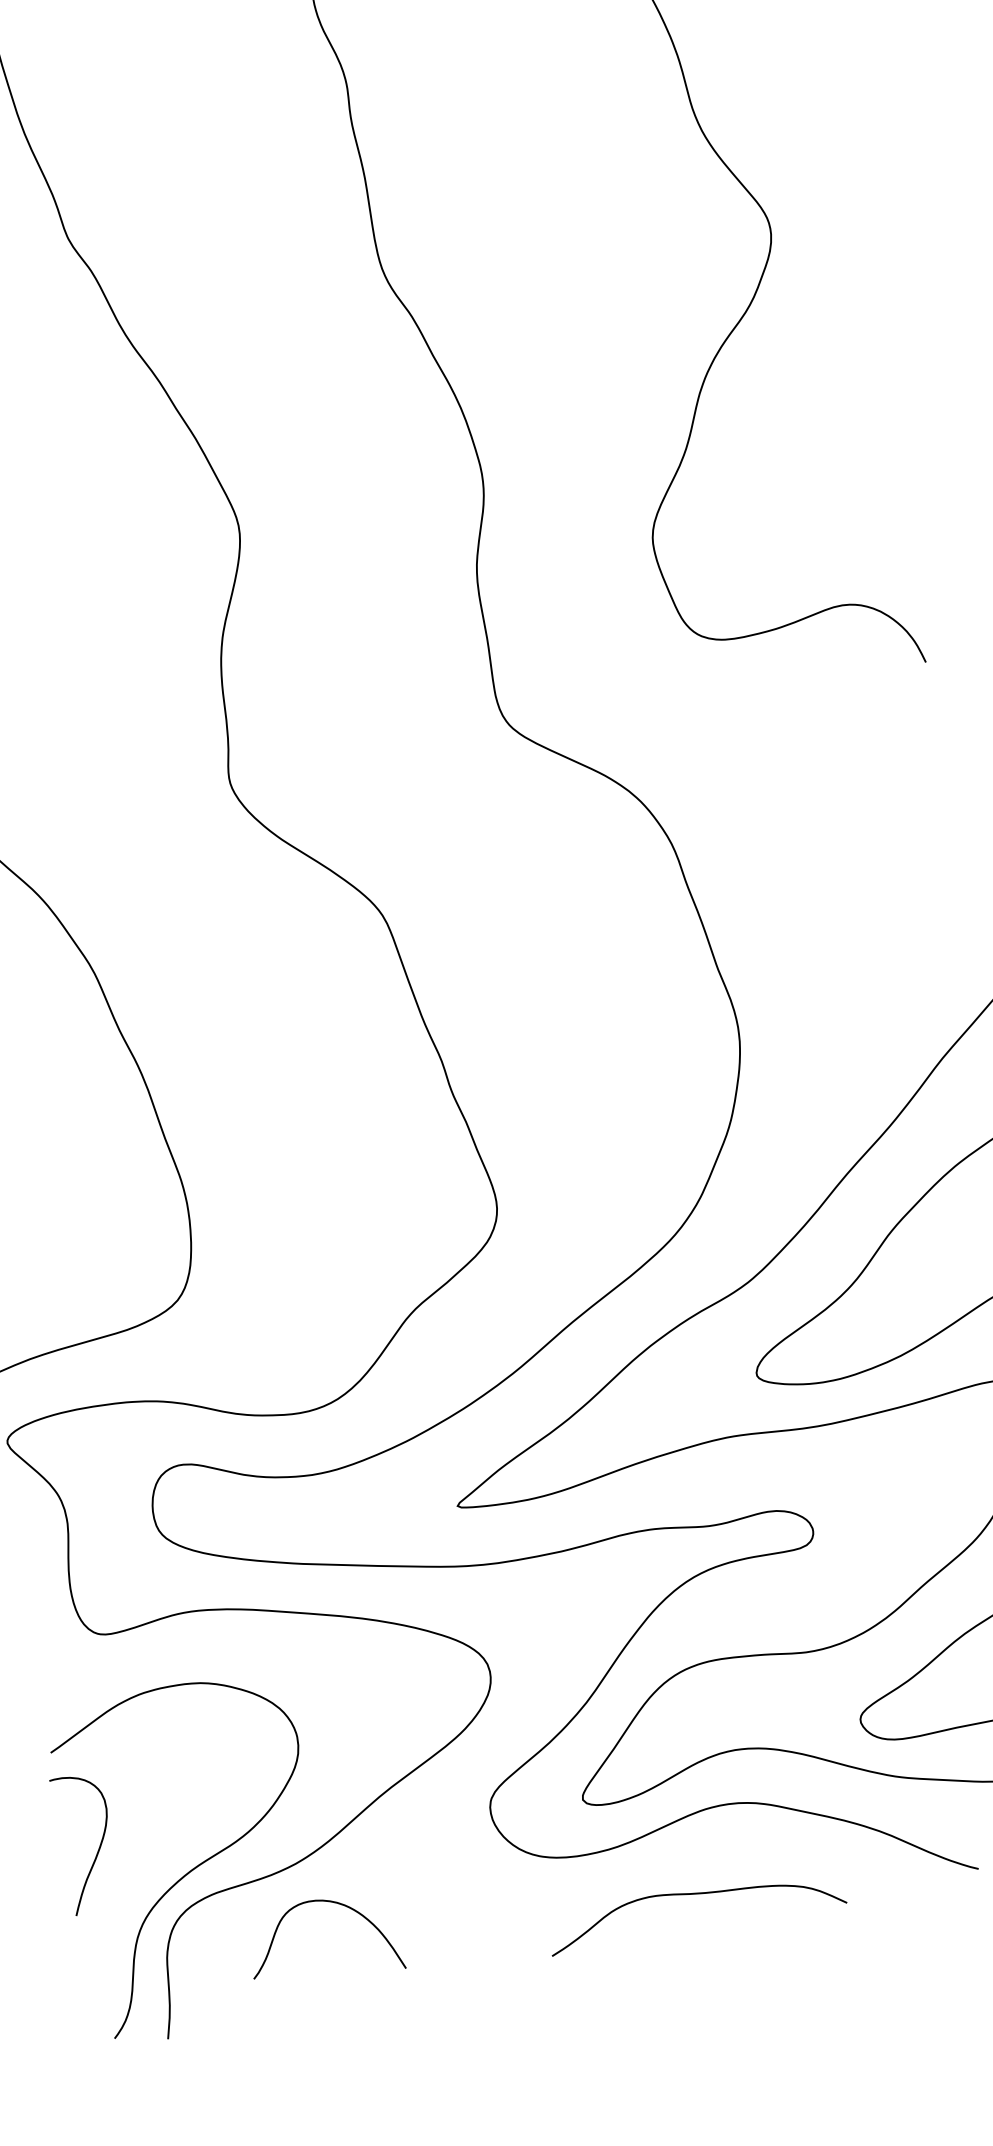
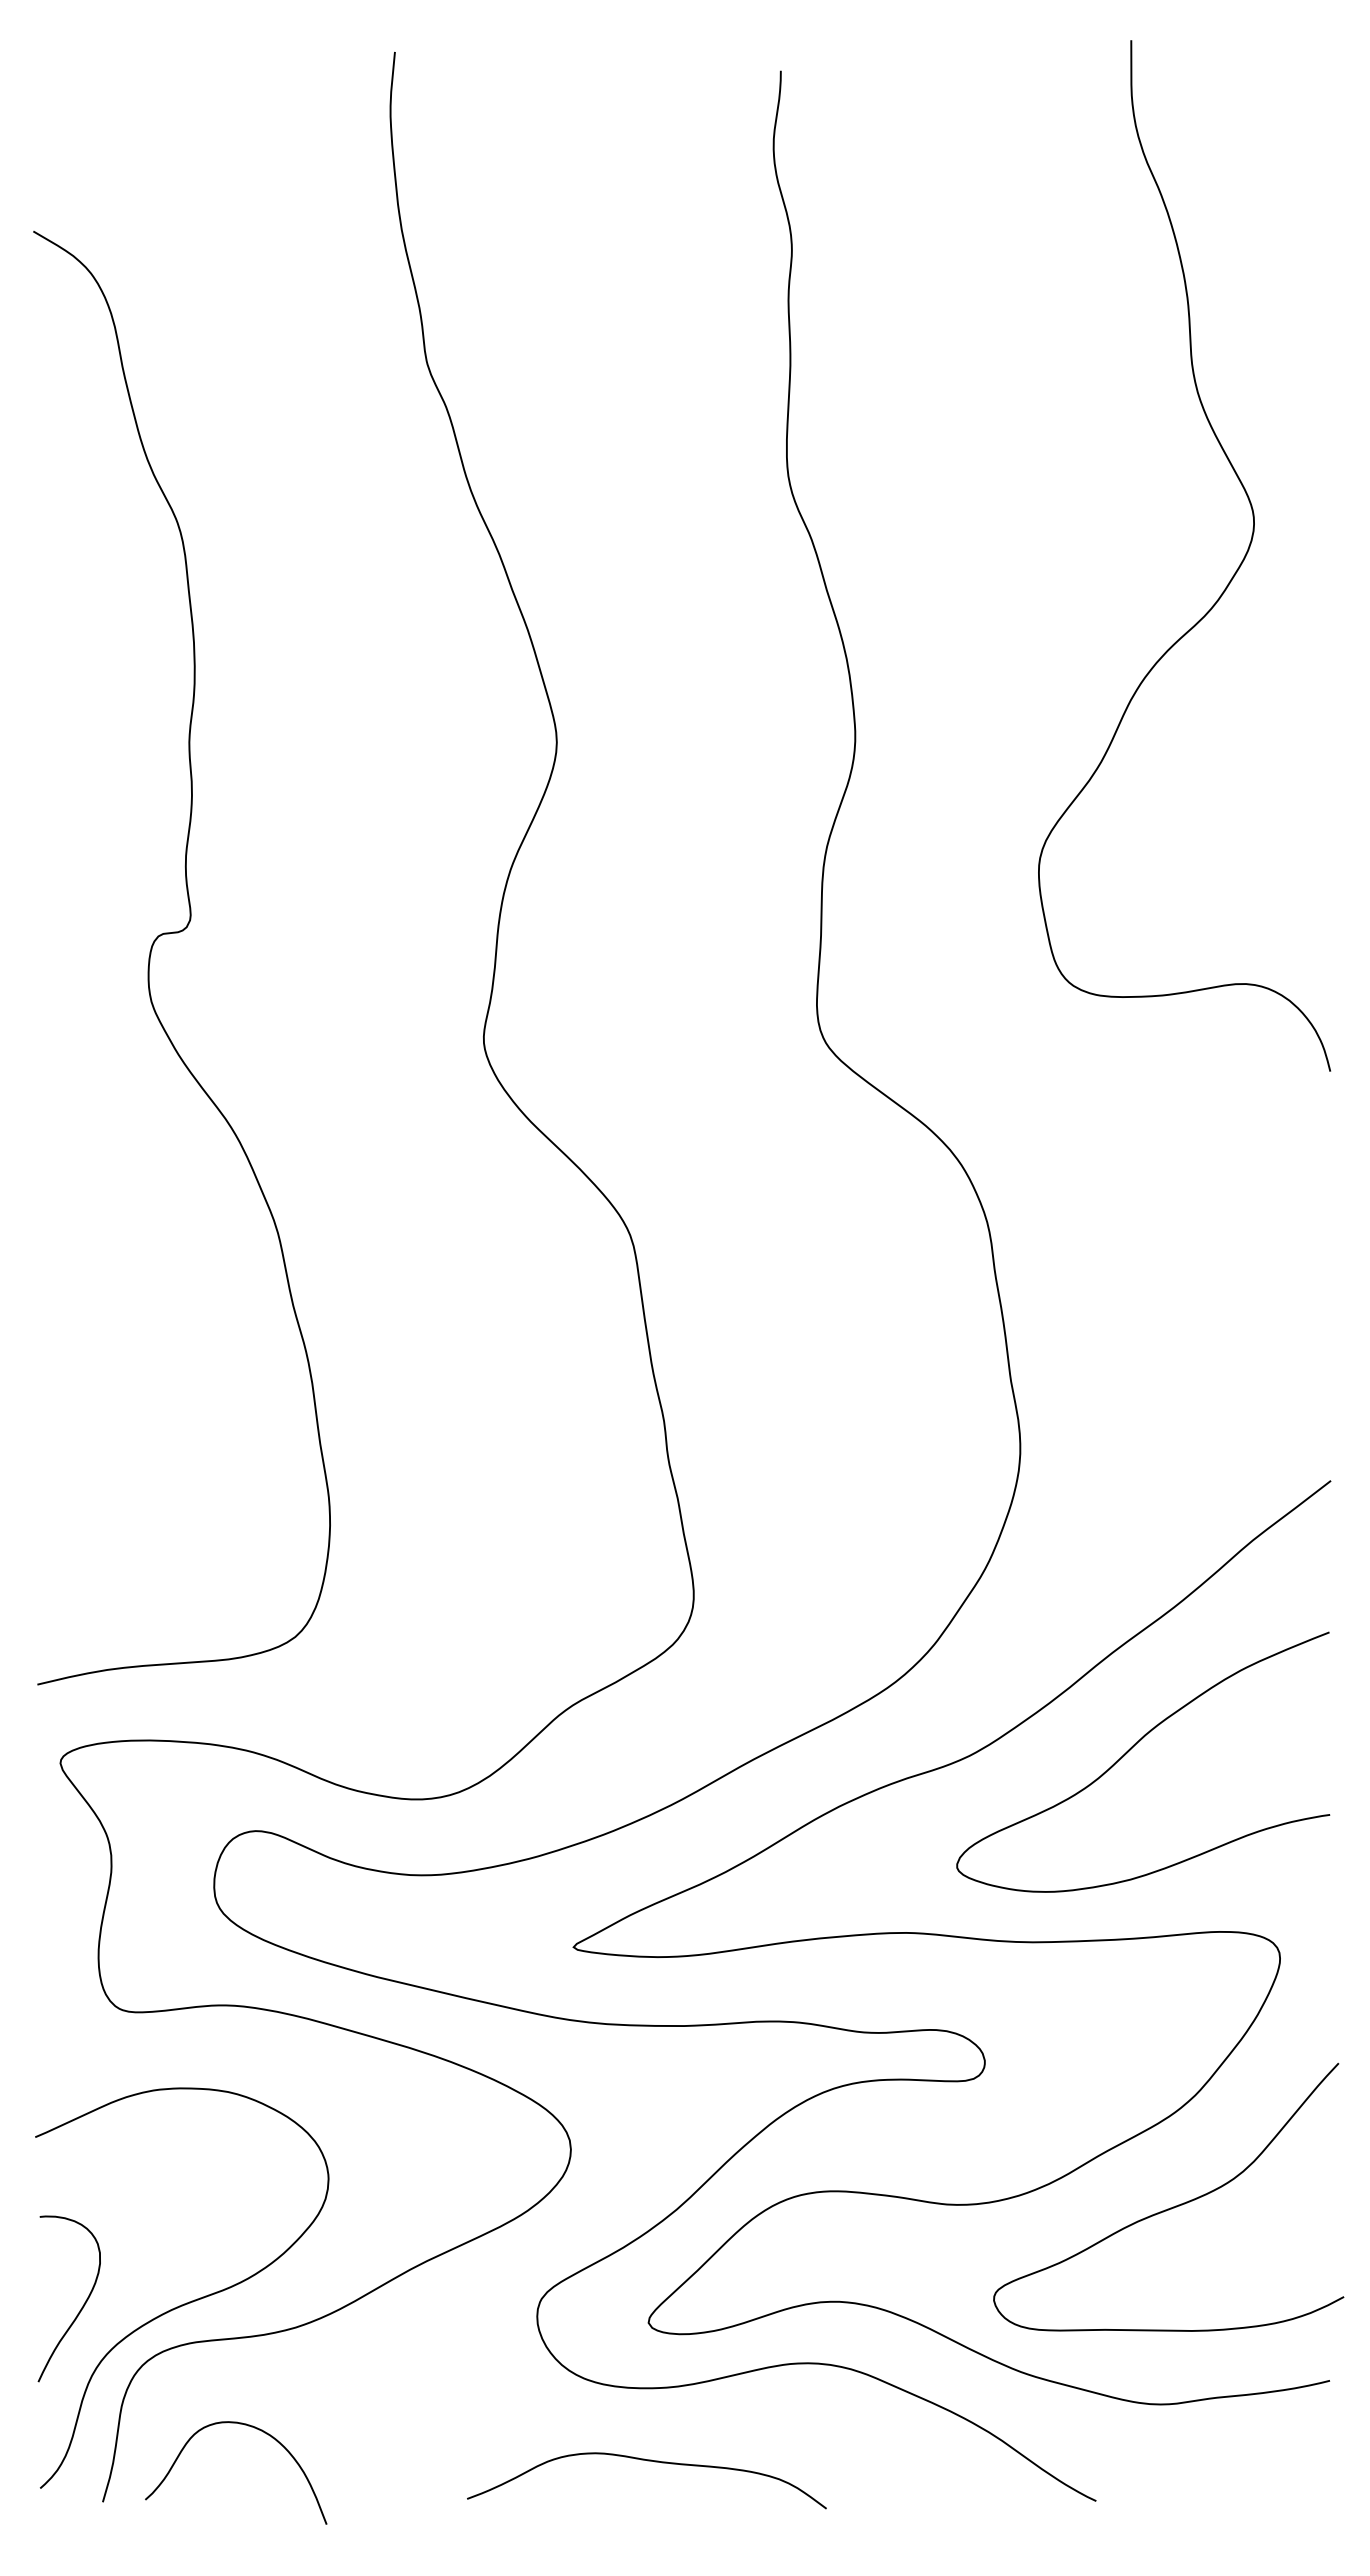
curve: (99, 1846) -> (82, 2305), moved
curve: (692, 1894) -> (647, 2461), moved
curve: (332, 1902) -> (256, 2429), moved

